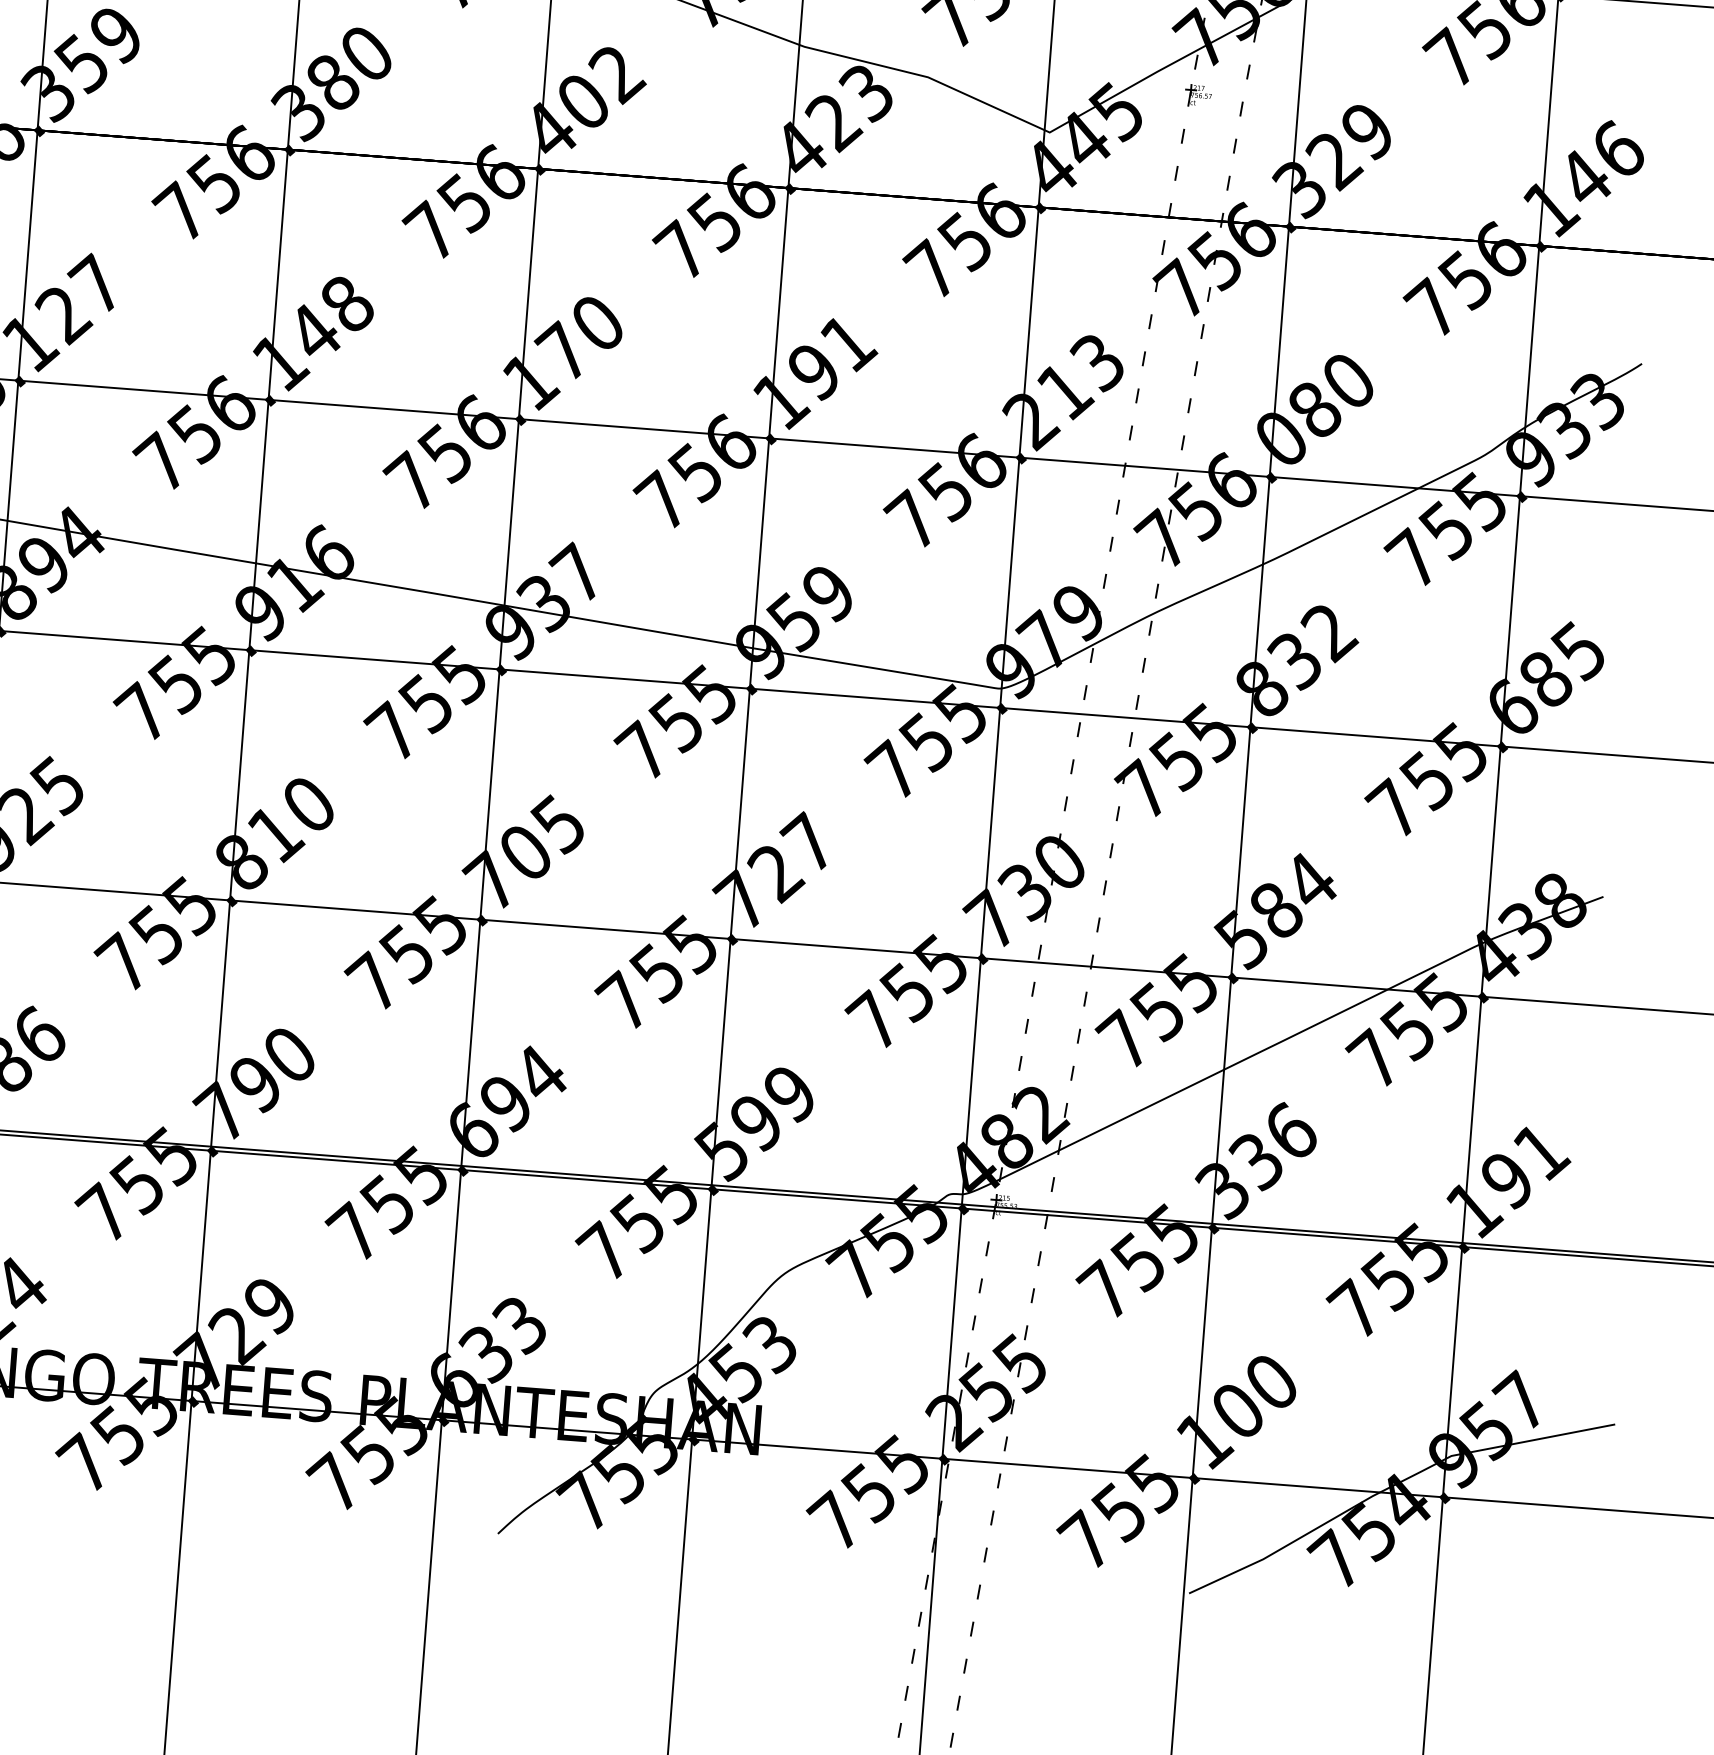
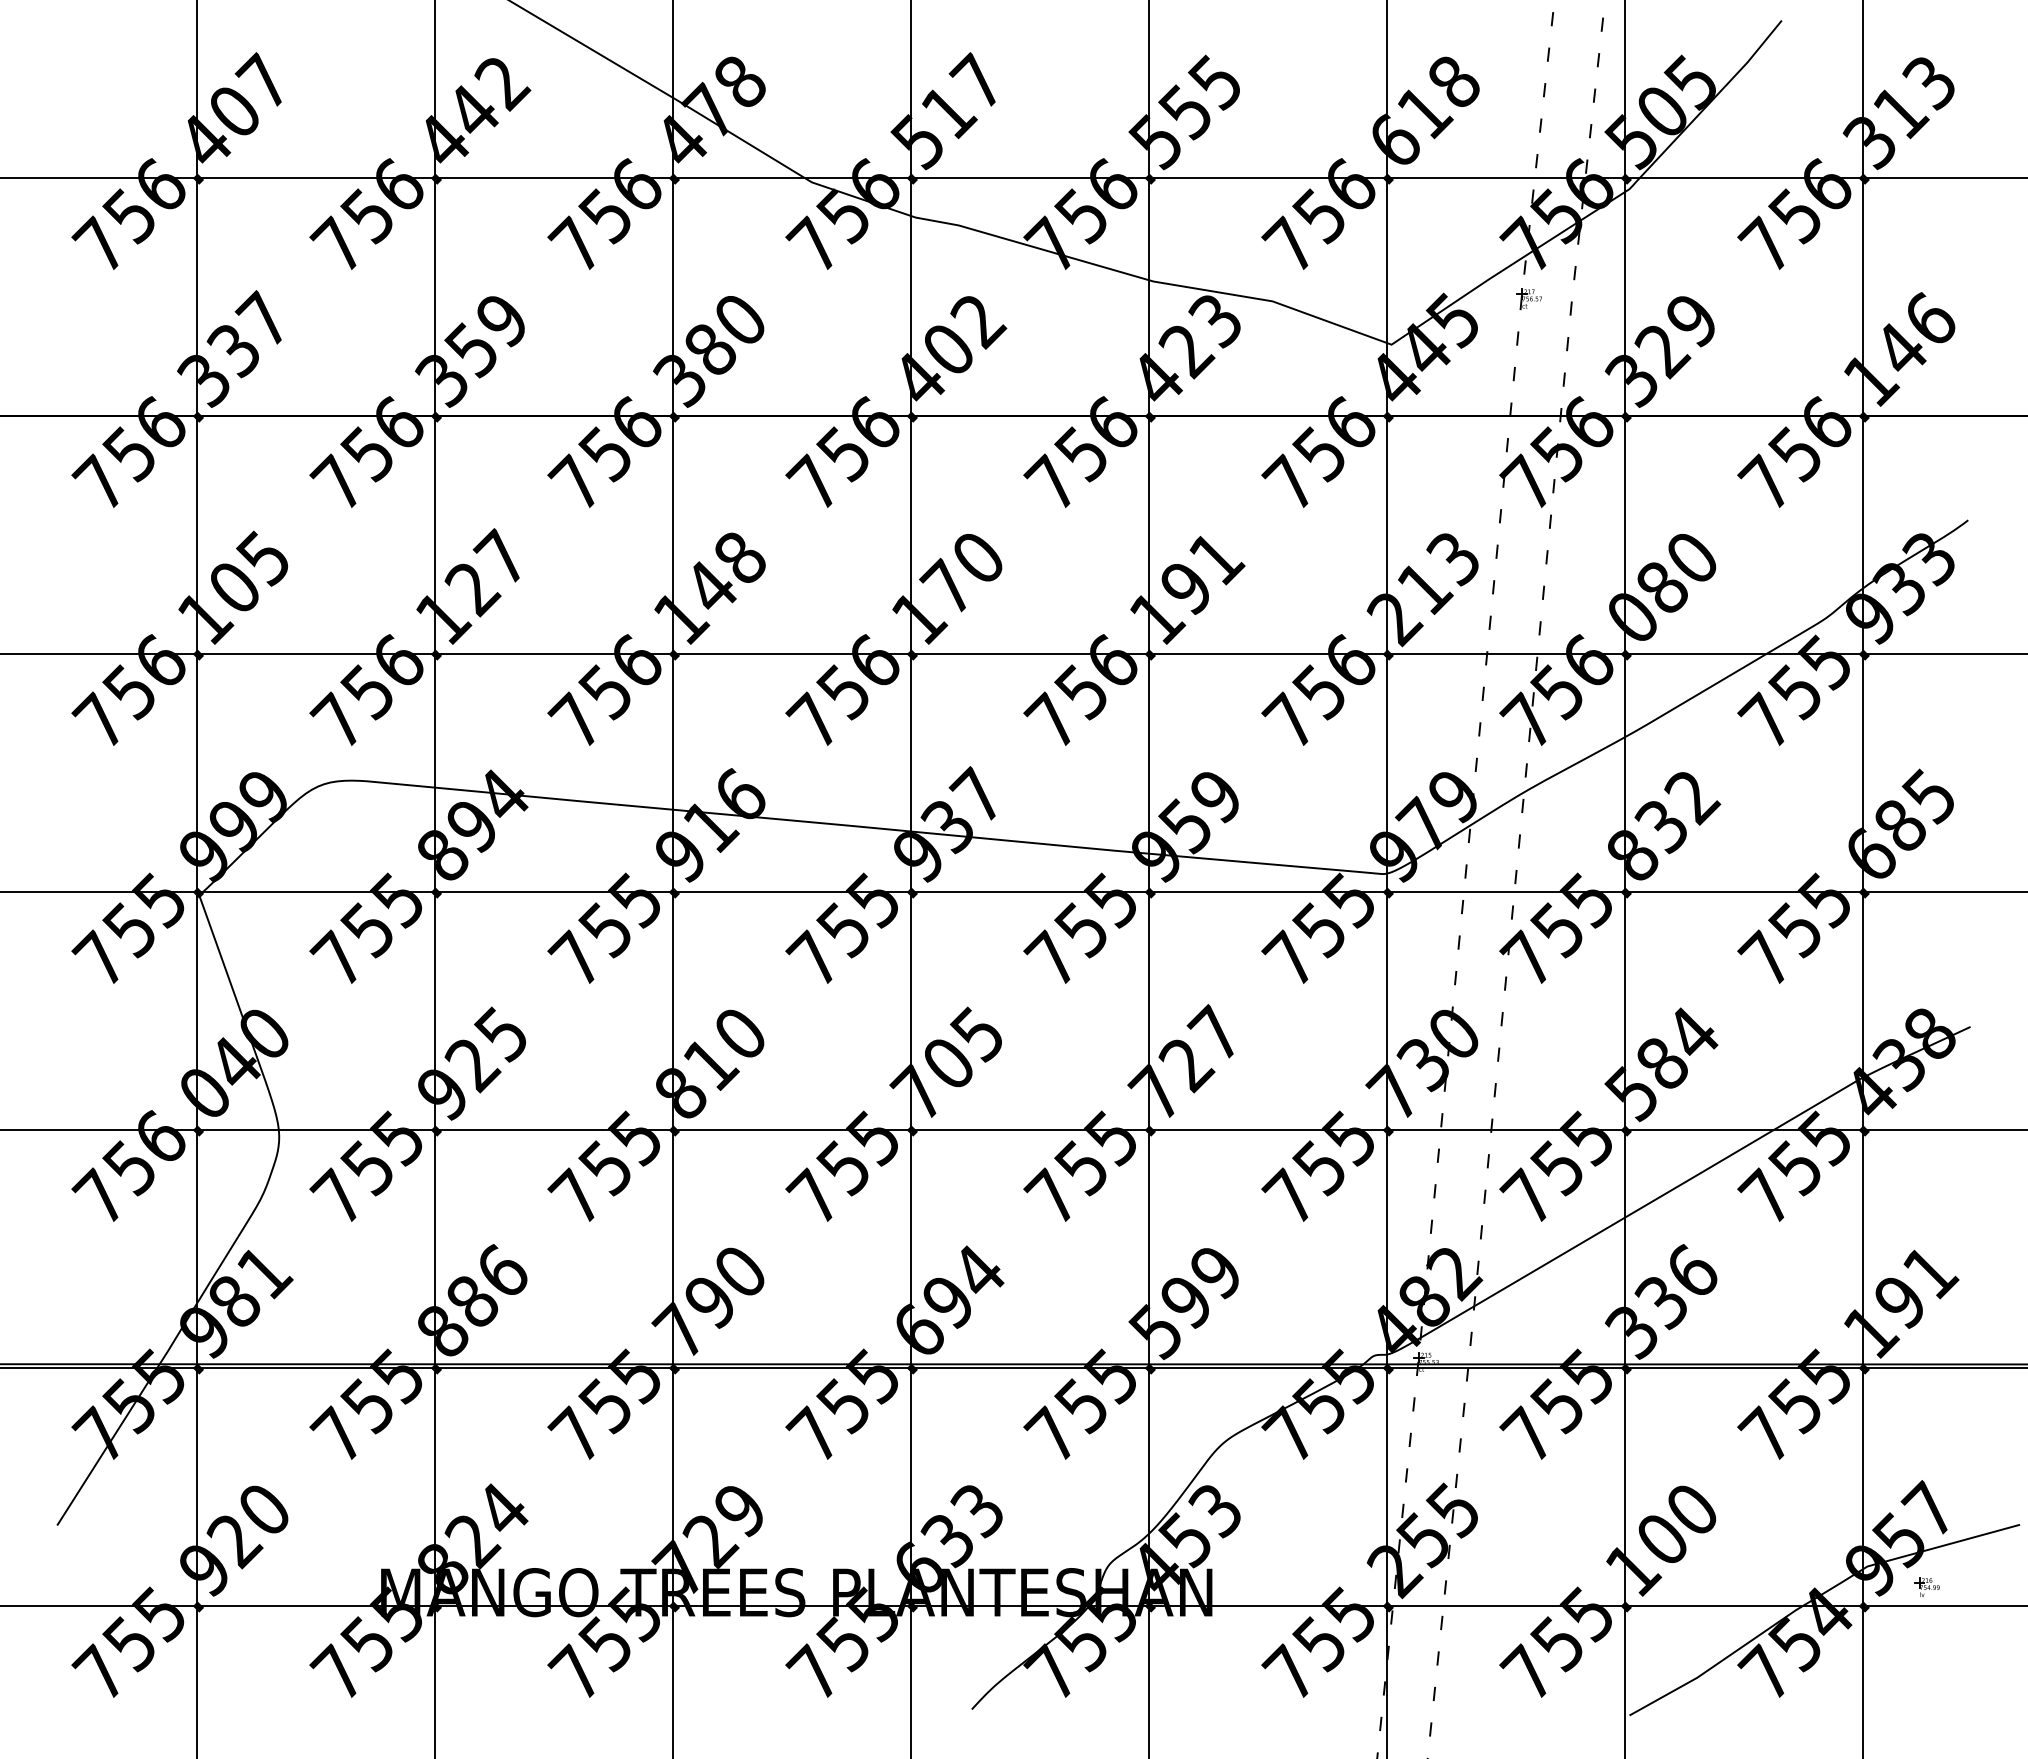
part: (1511, 1481) -> (1926, 1586), added

